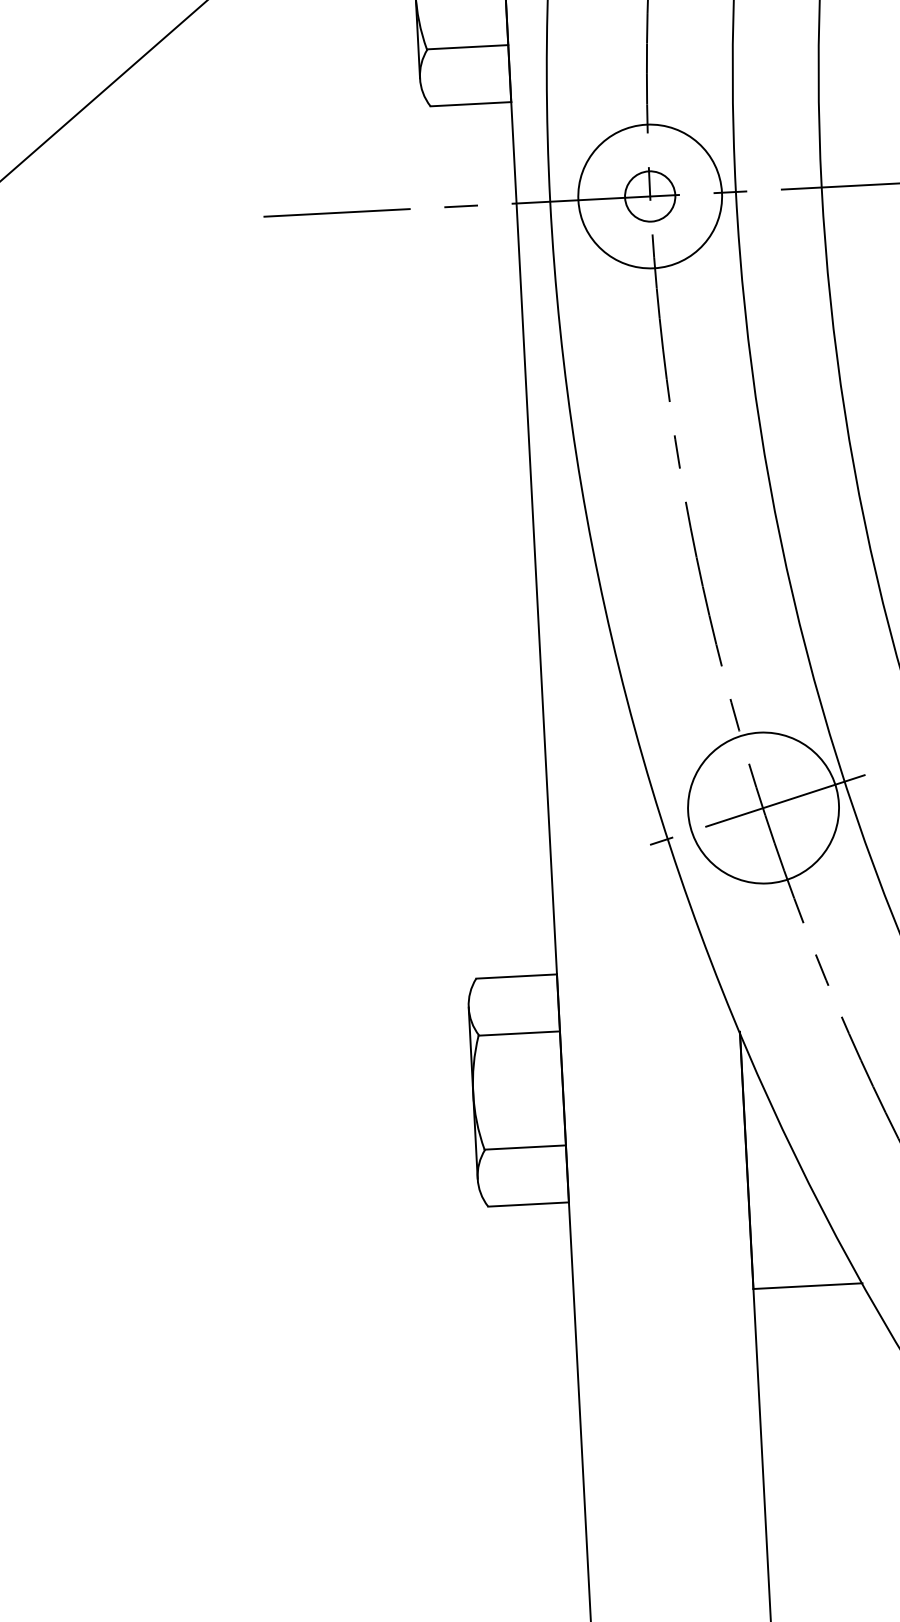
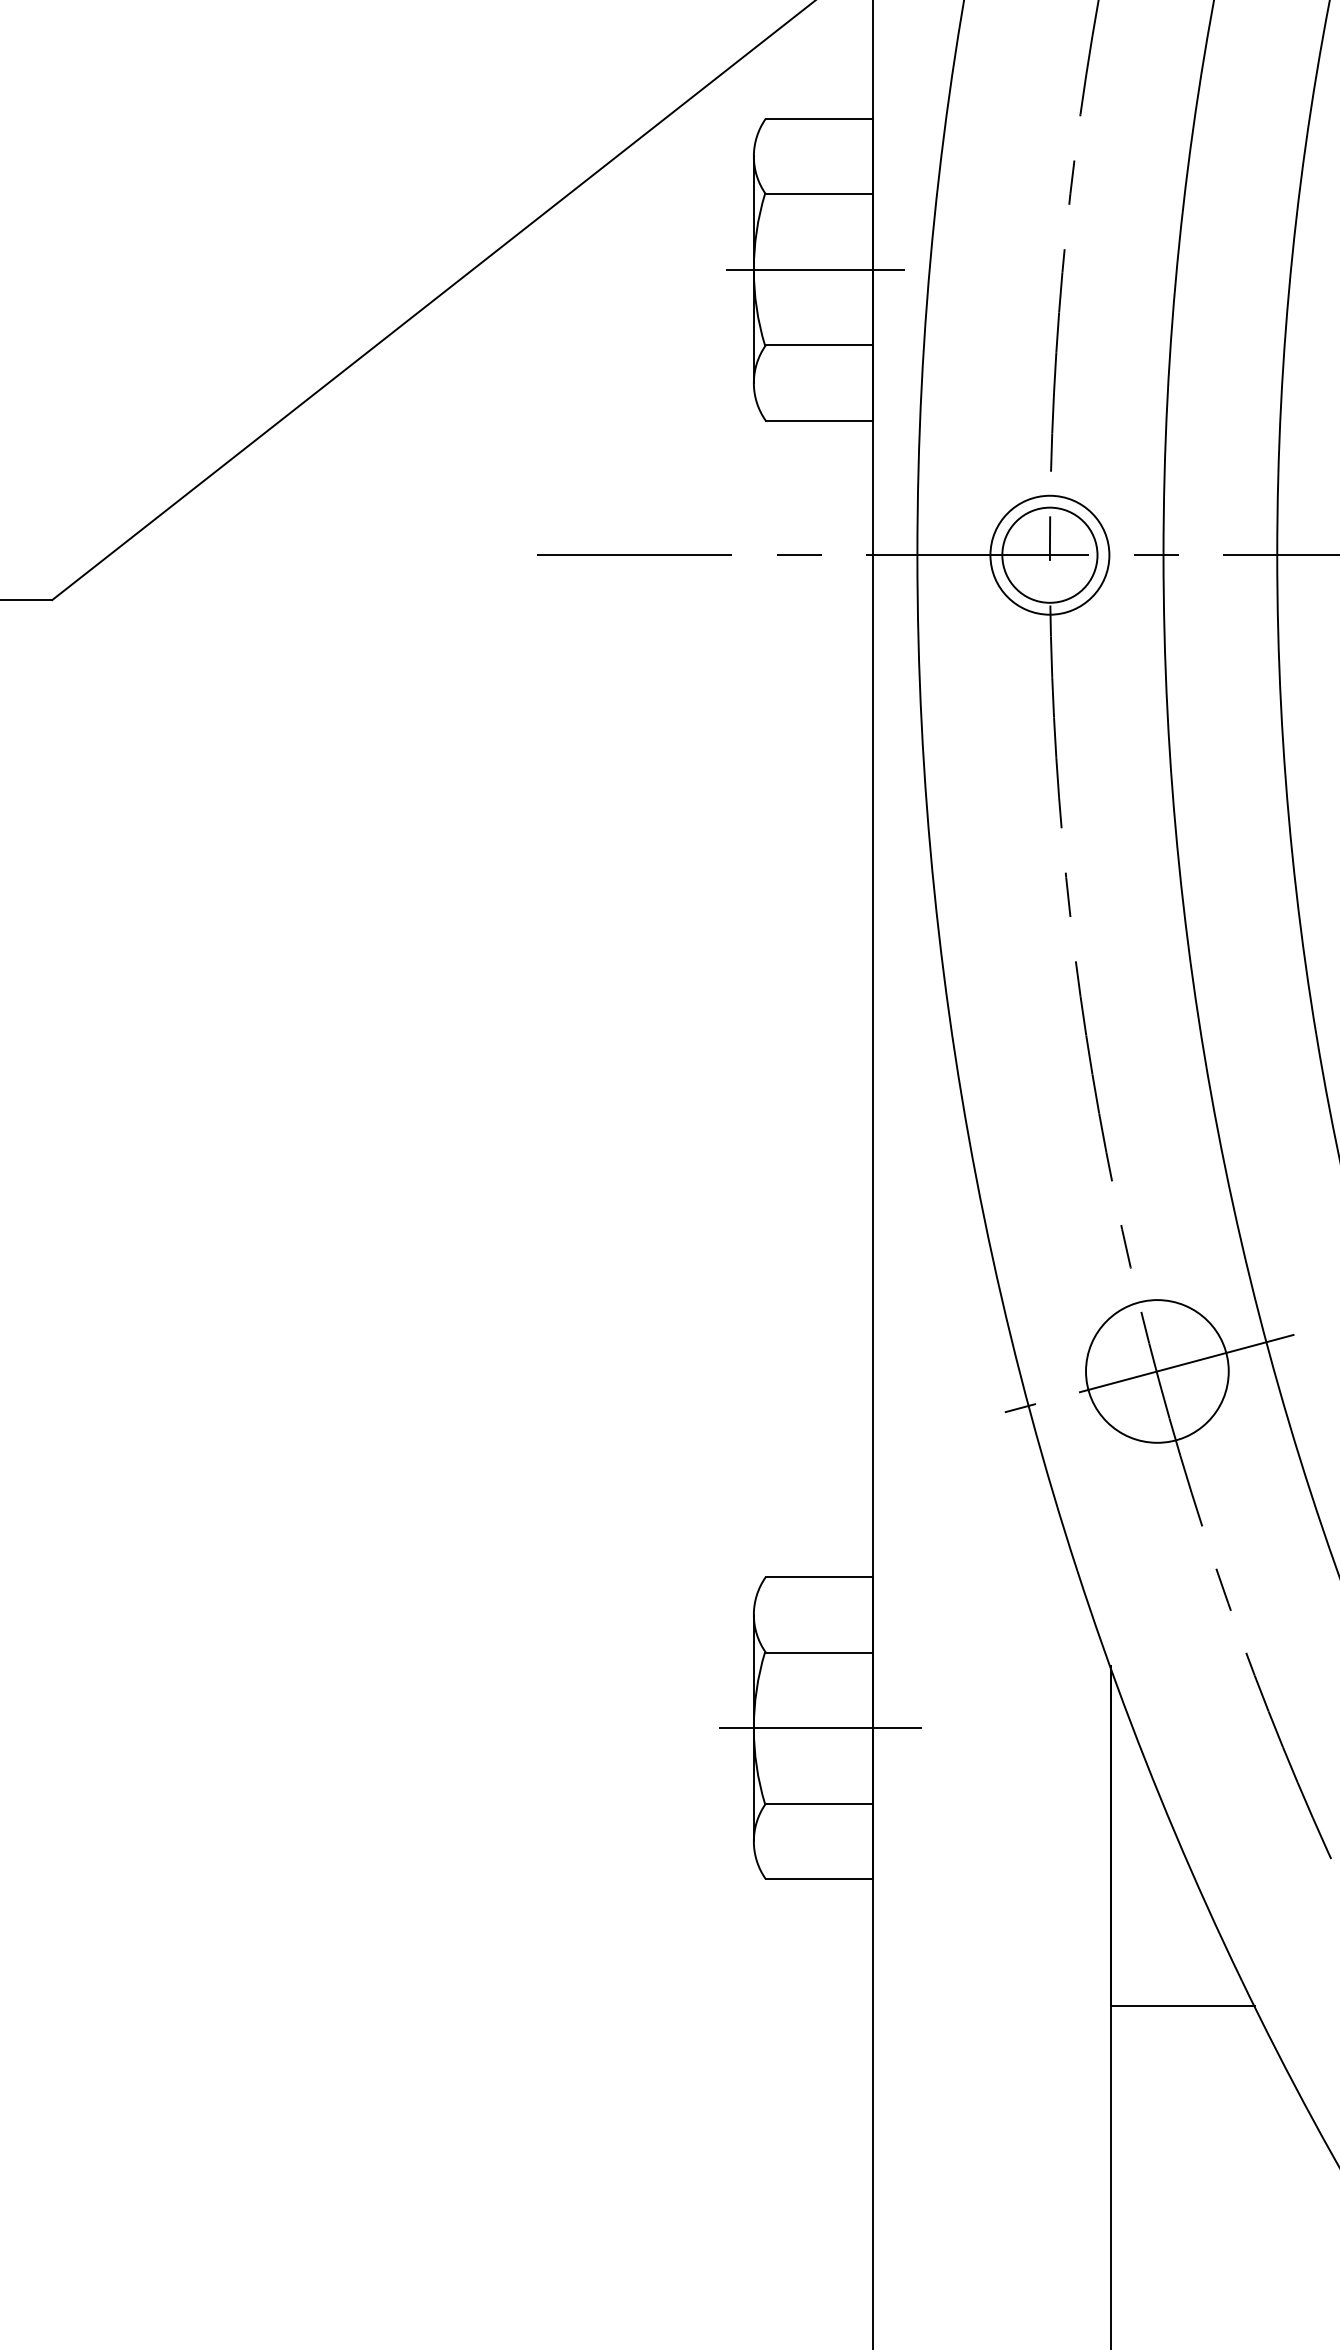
circle: (649, 195) -> (1049, 554), size x0.62
circle: (649, 195) -> (1049, 554), size x1.43
circle: (763, 808) -> (1157, 1371), size x0.71
line: (523, 1090) -> (820, 1728), added

